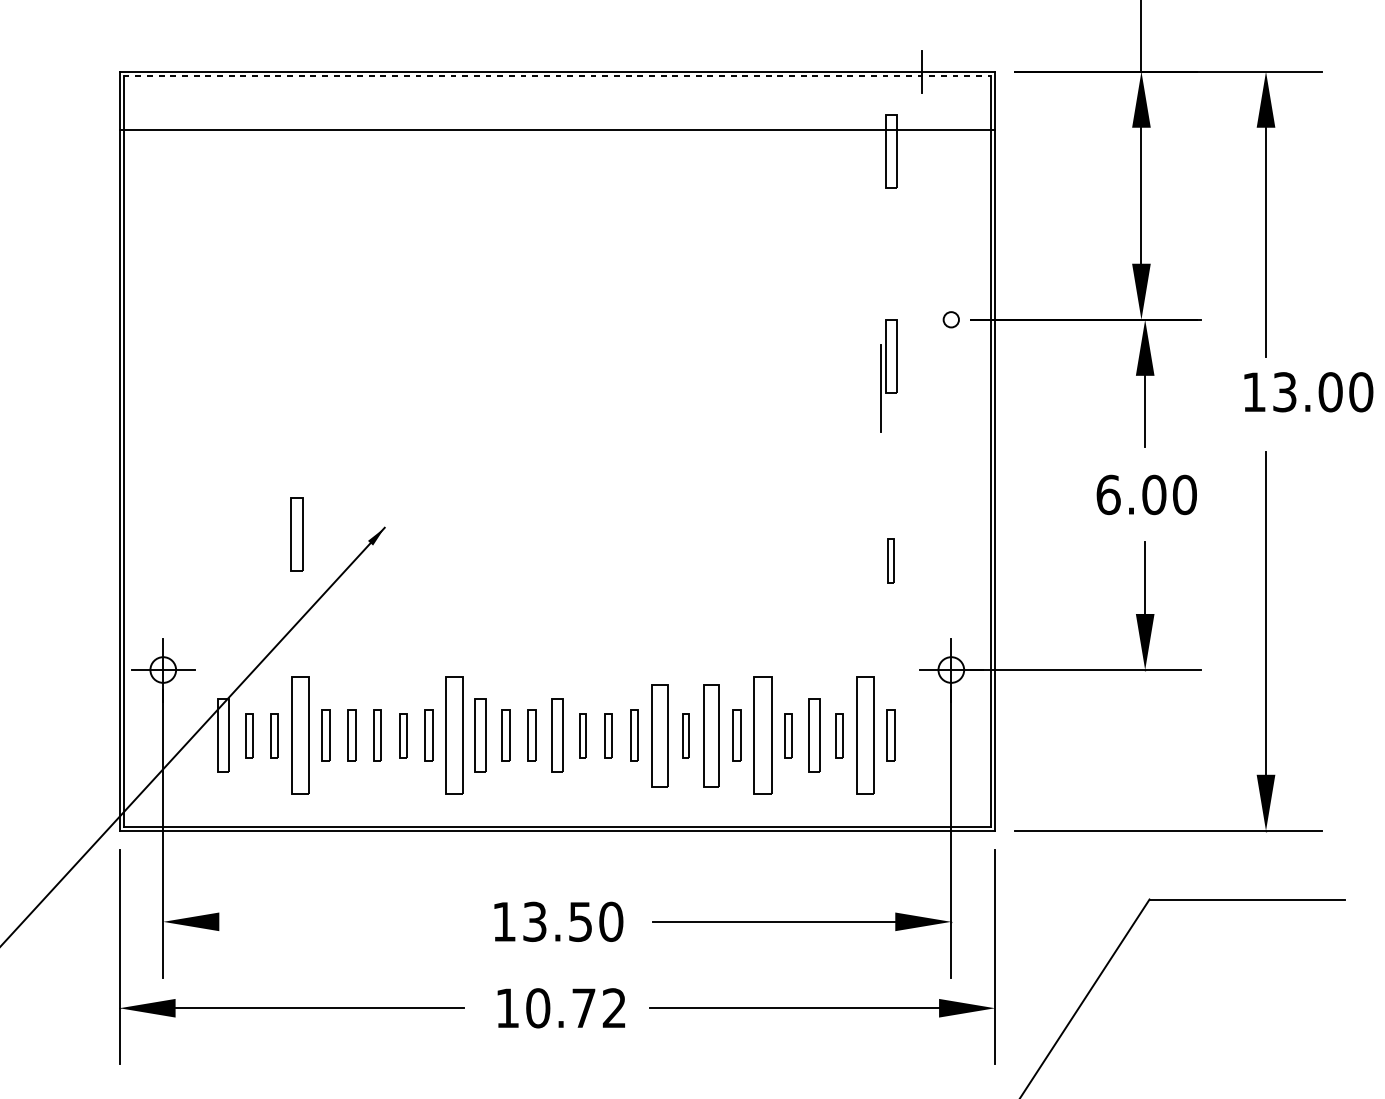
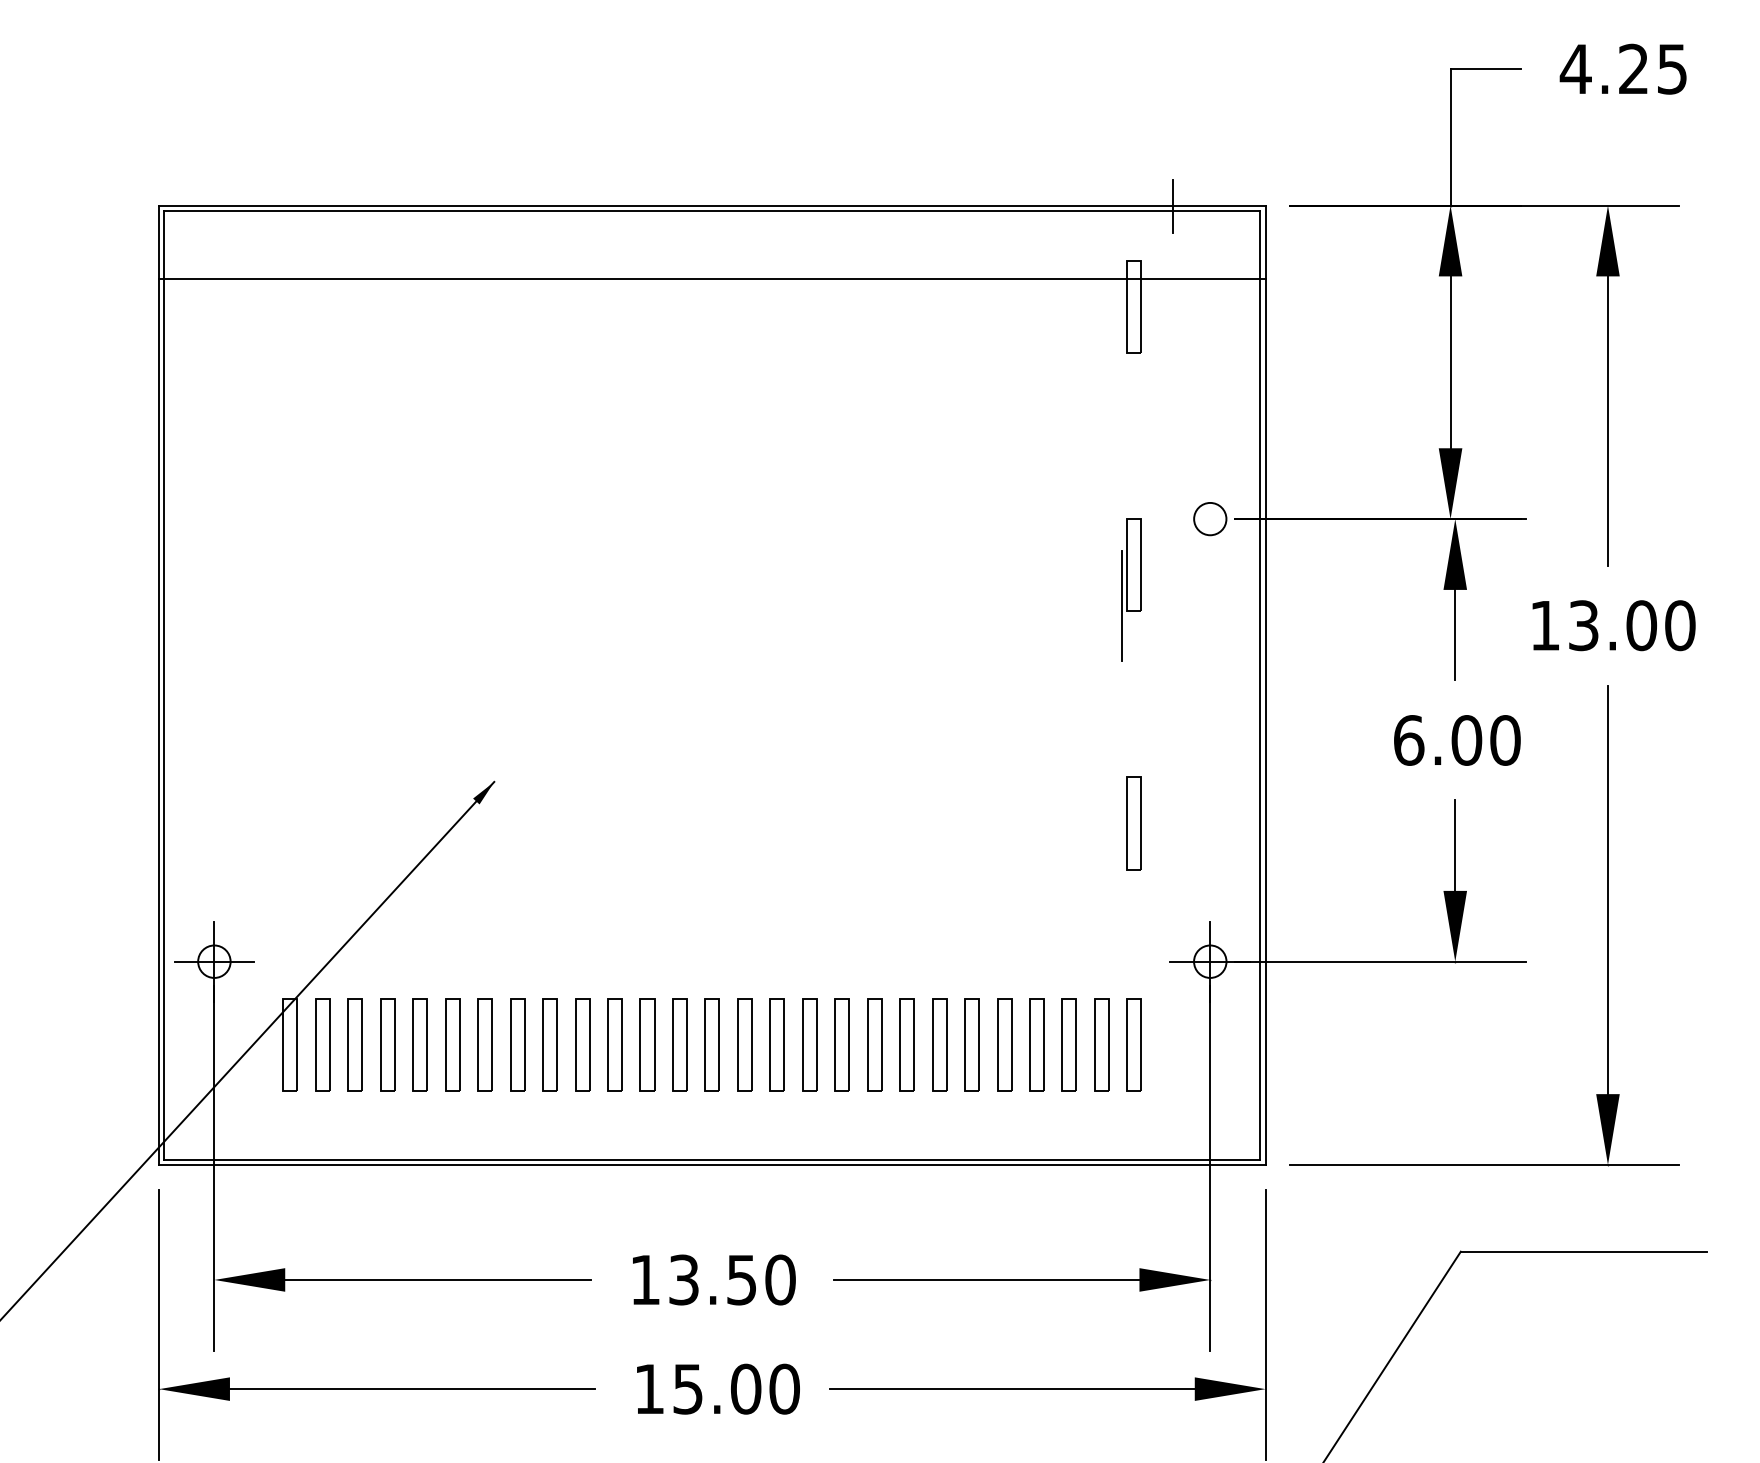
line: (557, 75) -> (712, 210), dashed -> solid
circle: (951, 319) -> (1210, 518), size x1.67
text: (1308, 392) -> (1613, 625), moved
part: (296, 534) -> (382, 790), removed
part: (890, 560) -> (1133, 823), size x1.67
part: (248, 735) -> (322, 1044), size x1.67
part: (274, 735) -> (354, 1044), size x1.67
part: (300, 735) -> (387, 1044), size x0.62
part: (325, 735) -> (419, 1044), size x1.43
part: (351, 735) -> (452, 1044), size x1.43
part: (377, 735) -> (484, 1044), size x1.43
part: (403, 735) -> (517, 1044), size x1.67
part: (428, 735) -> (549, 1044), size x1.43
part: (454, 735) -> (582, 1044), size x0.62
part: (505, 735) -> (647, 1044), size x1.43
part: (531, 735) -> (679, 1044), size x1.43
part: (582, 735) -> (744, 1044), size x1.67
part: (608, 735) -> (776, 1044), size x1.67
part: (634, 735) -> (809, 1044), size x1.43
part: (659, 735) -> (841, 1044), size x0.71
part: (685, 735) -> (874, 1044), size x1.67
part: (710, 735) -> (906, 1044), size x0.71
part: (737, 735) -> (939, 1044), size x1.43
part: (762, 735) -> (971, 1044), size x0.62
part: (788, 735) -> (1004, 1044), size x1.67
part: (839, 735) -> (1068, 1044), size x1.67
part: (865, 735) -> (1101, 1044), size x0.62
part: (890, 735) -> (1133, 1044), size x1.43
line: (339, 921) -> (437, 1279), added
text: (576, 1007) -> (736, 1388), 10.72 -> 15.00

